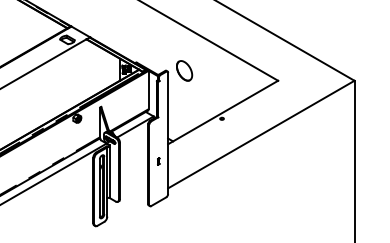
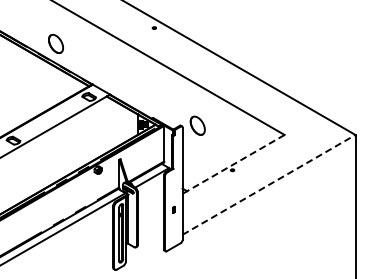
line: (223, 112) -> (233, 164), solid -> dashed
line: (261, 134) -> (269, 184), solid -> dashed

